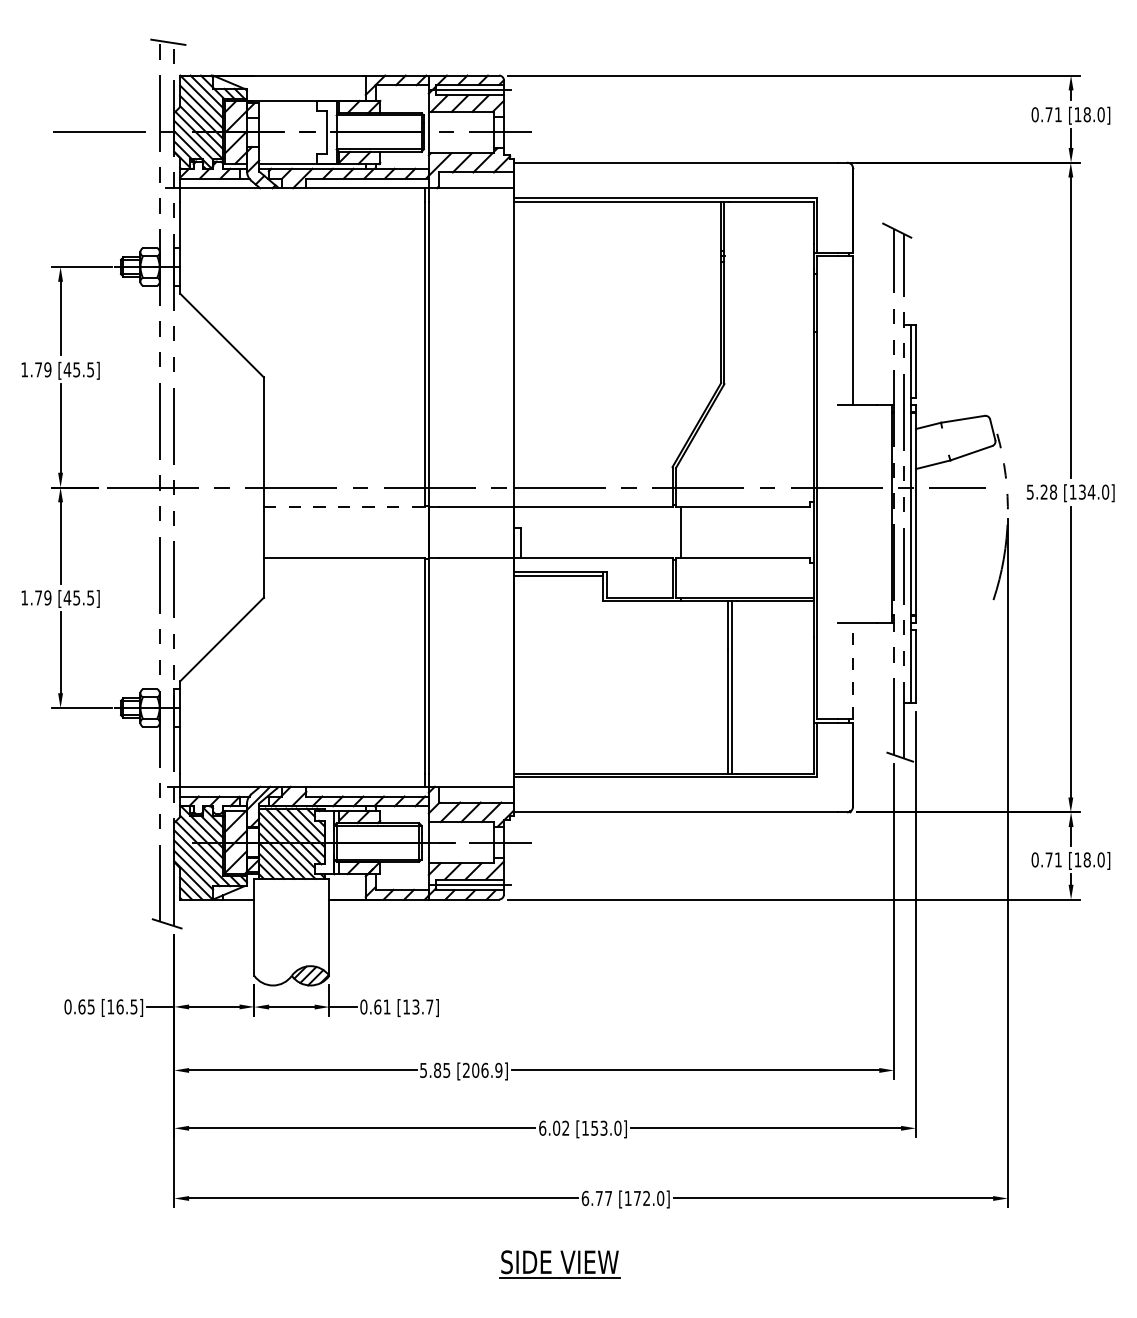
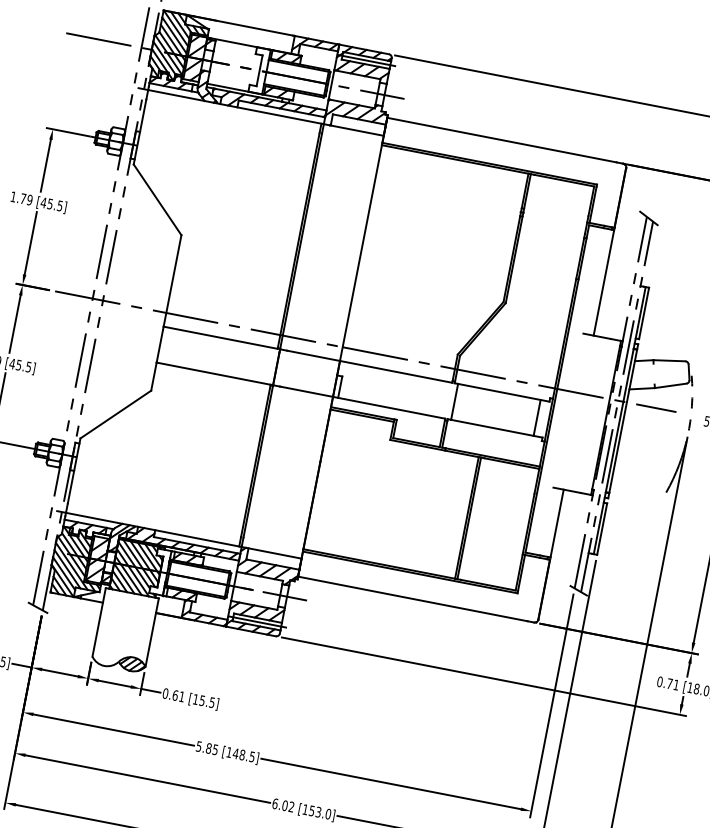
line: (344, 506) -> (220, 337), dashed -> solid
line: (797, 531) -> (537, 417), added
line: (852, 670) -> (556, 523), dashed -> solid
text: (422, 1006) -> (207, 701), [13.7] -> [15.5]
text: (482, 1069) -> (240, 754), [206.9] -> [148.5]

